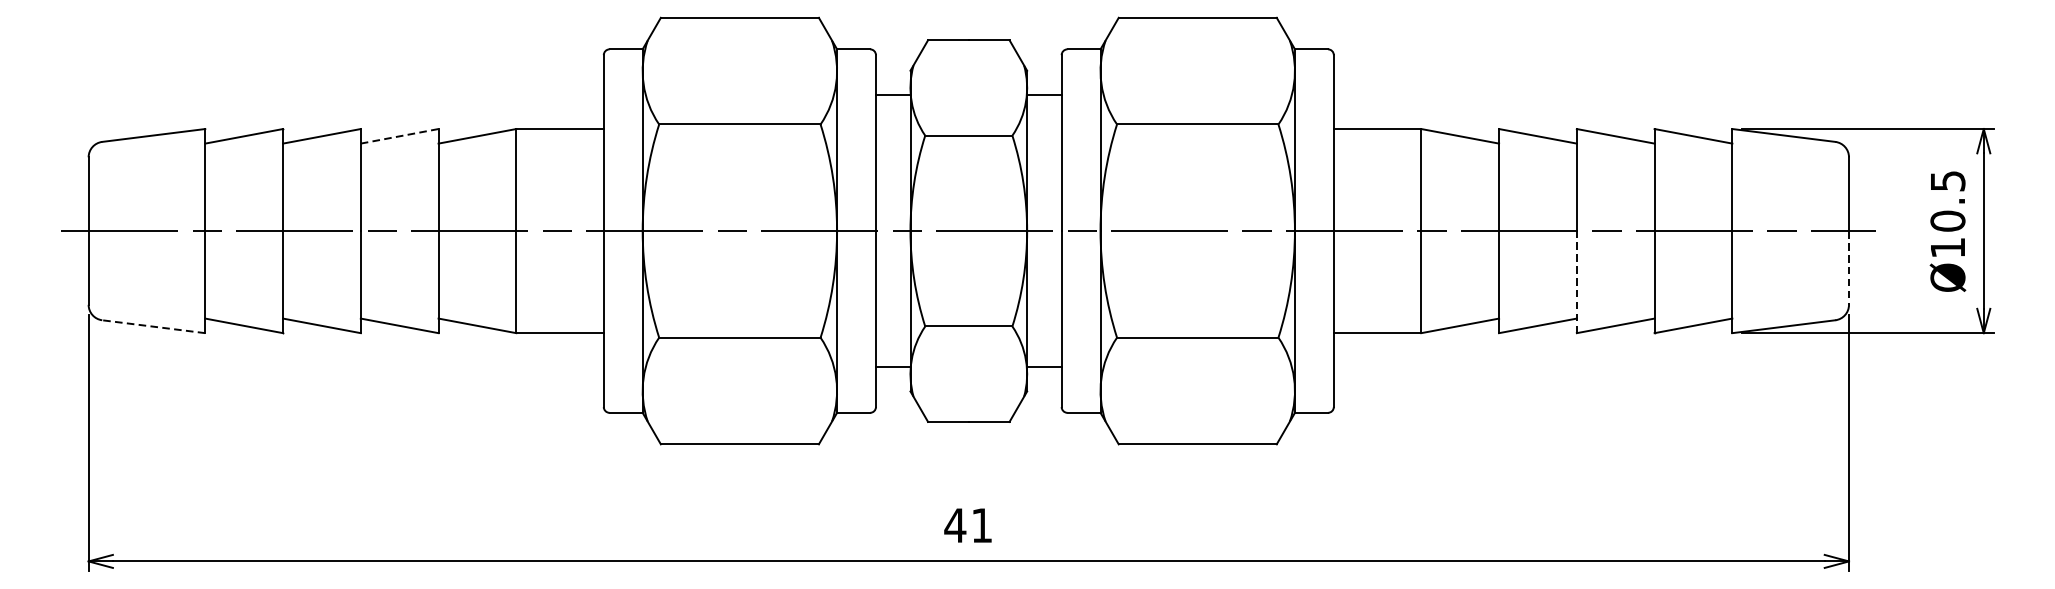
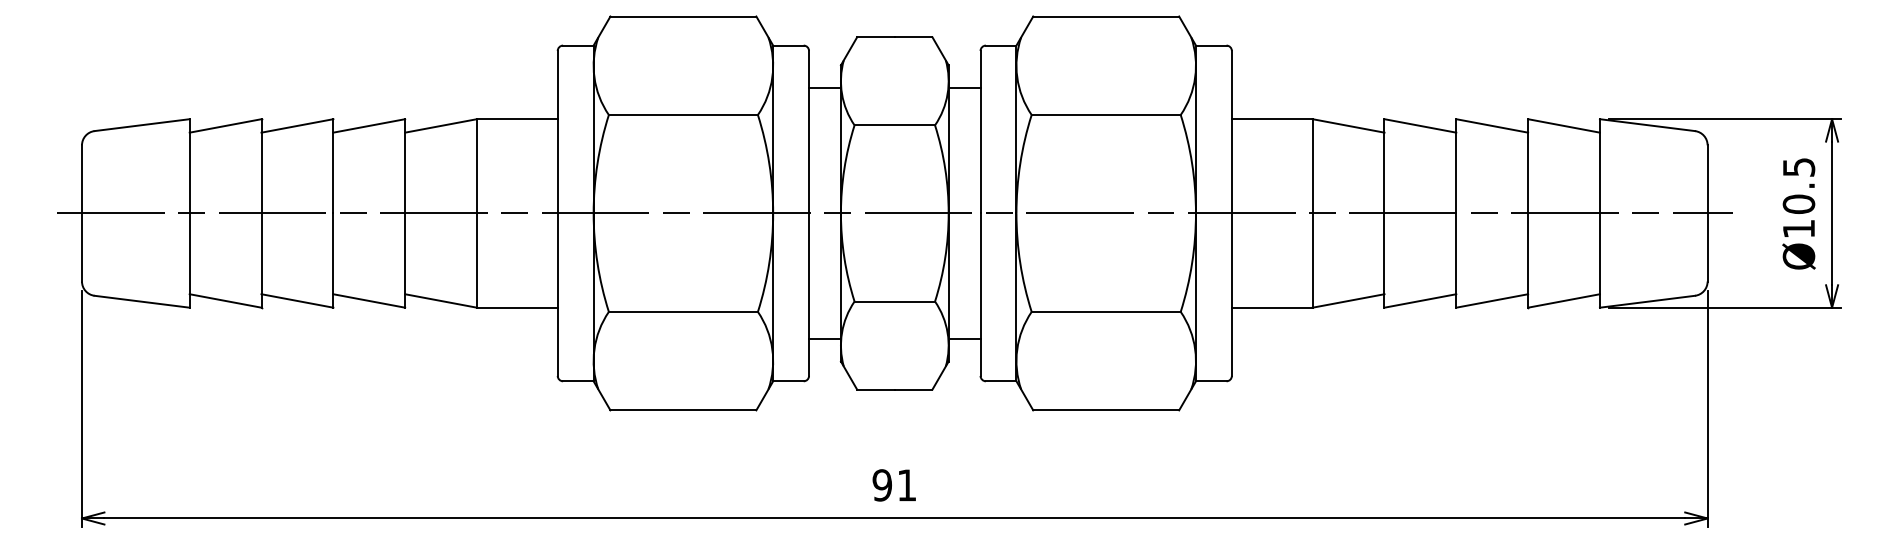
line: (399, 135) -> (369, 125), dashed -> solid
line: (1848, 267) -> (1707, 247), dashed -> solid
line: (1577, 282) -> (1456, 260), dashed -> solid
line: (154, 326) -> (142, 301), dashed -> solid
text: (955, 525) -> (882, 485), 41 -> 91

